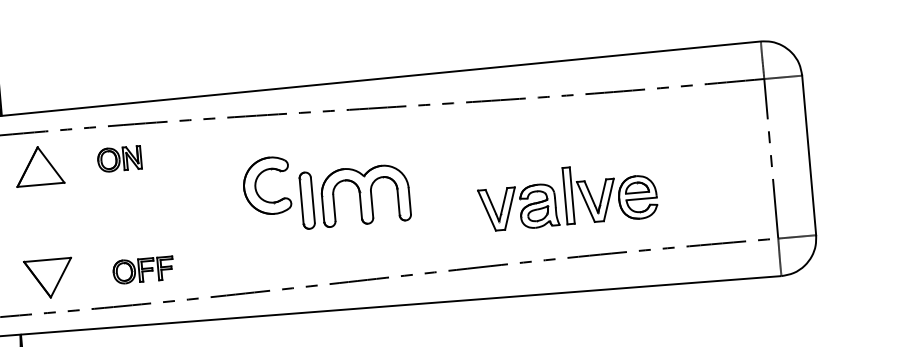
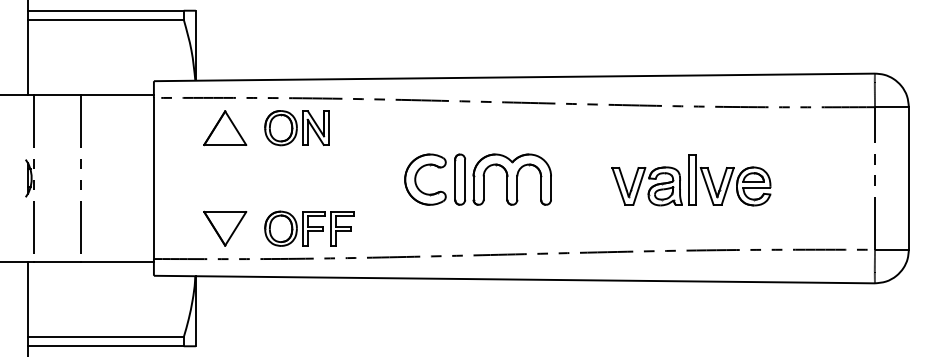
part: (119, 159) -> (296, 128), size x1.67
part: (256, 186) -> (416, 179), moved
part: (567, 196) -> (691, 180), moved
part: (143, 270) -> (309, 228), size x1.67

